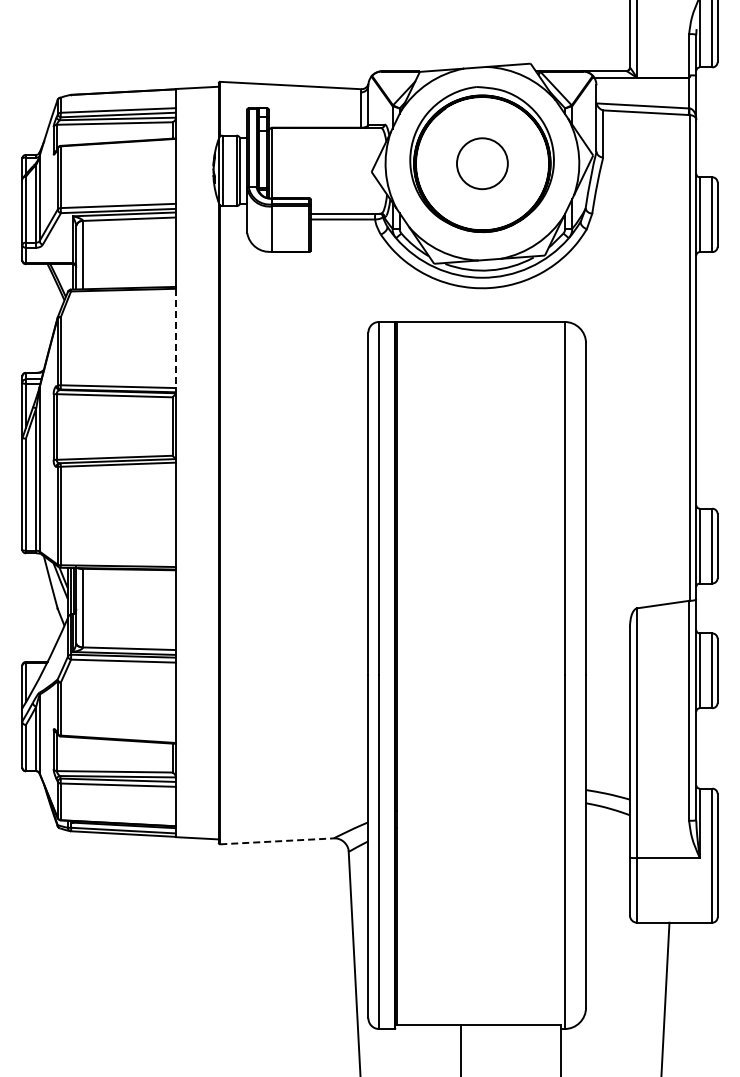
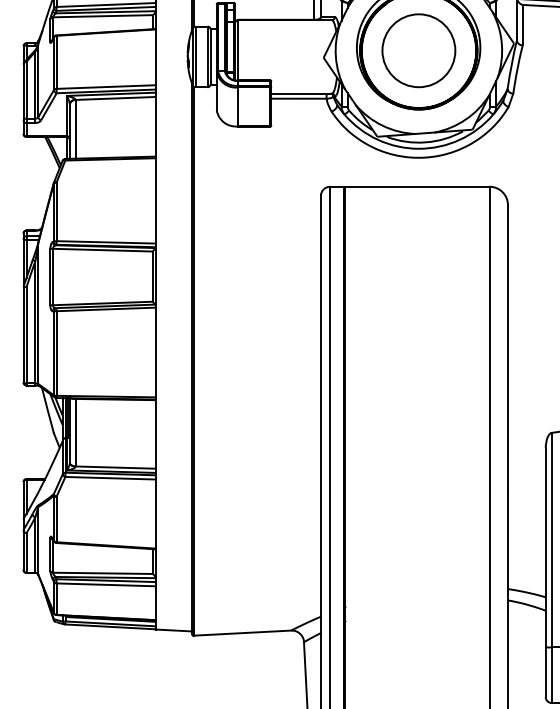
circle: (482, 163) -> (418, 50), size x1.67
line: (175, 338) -> (155, 200), dashed -> solid
line: (277, 841) -> (242, 633), dashed -> solid

